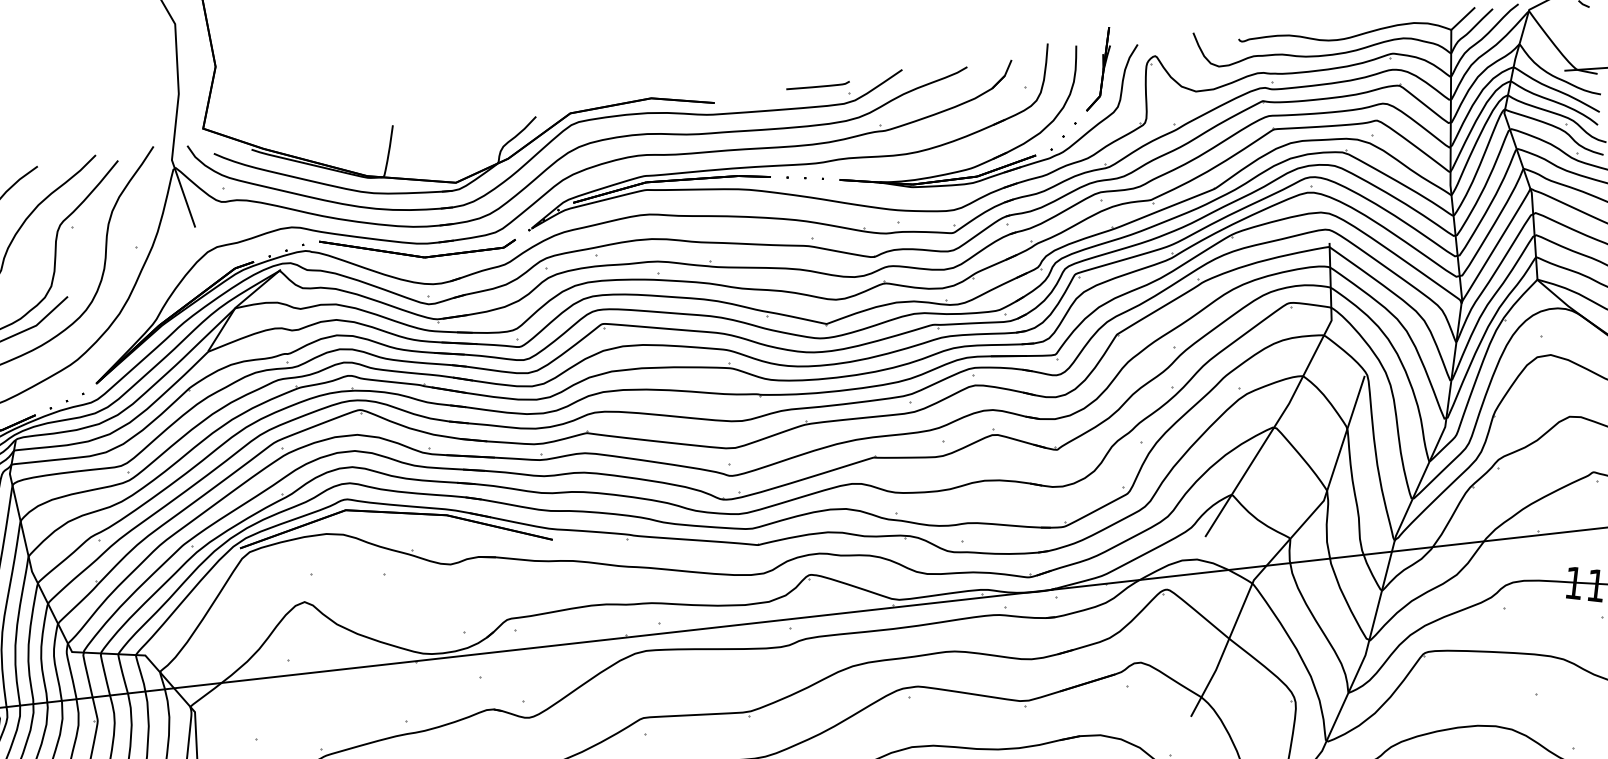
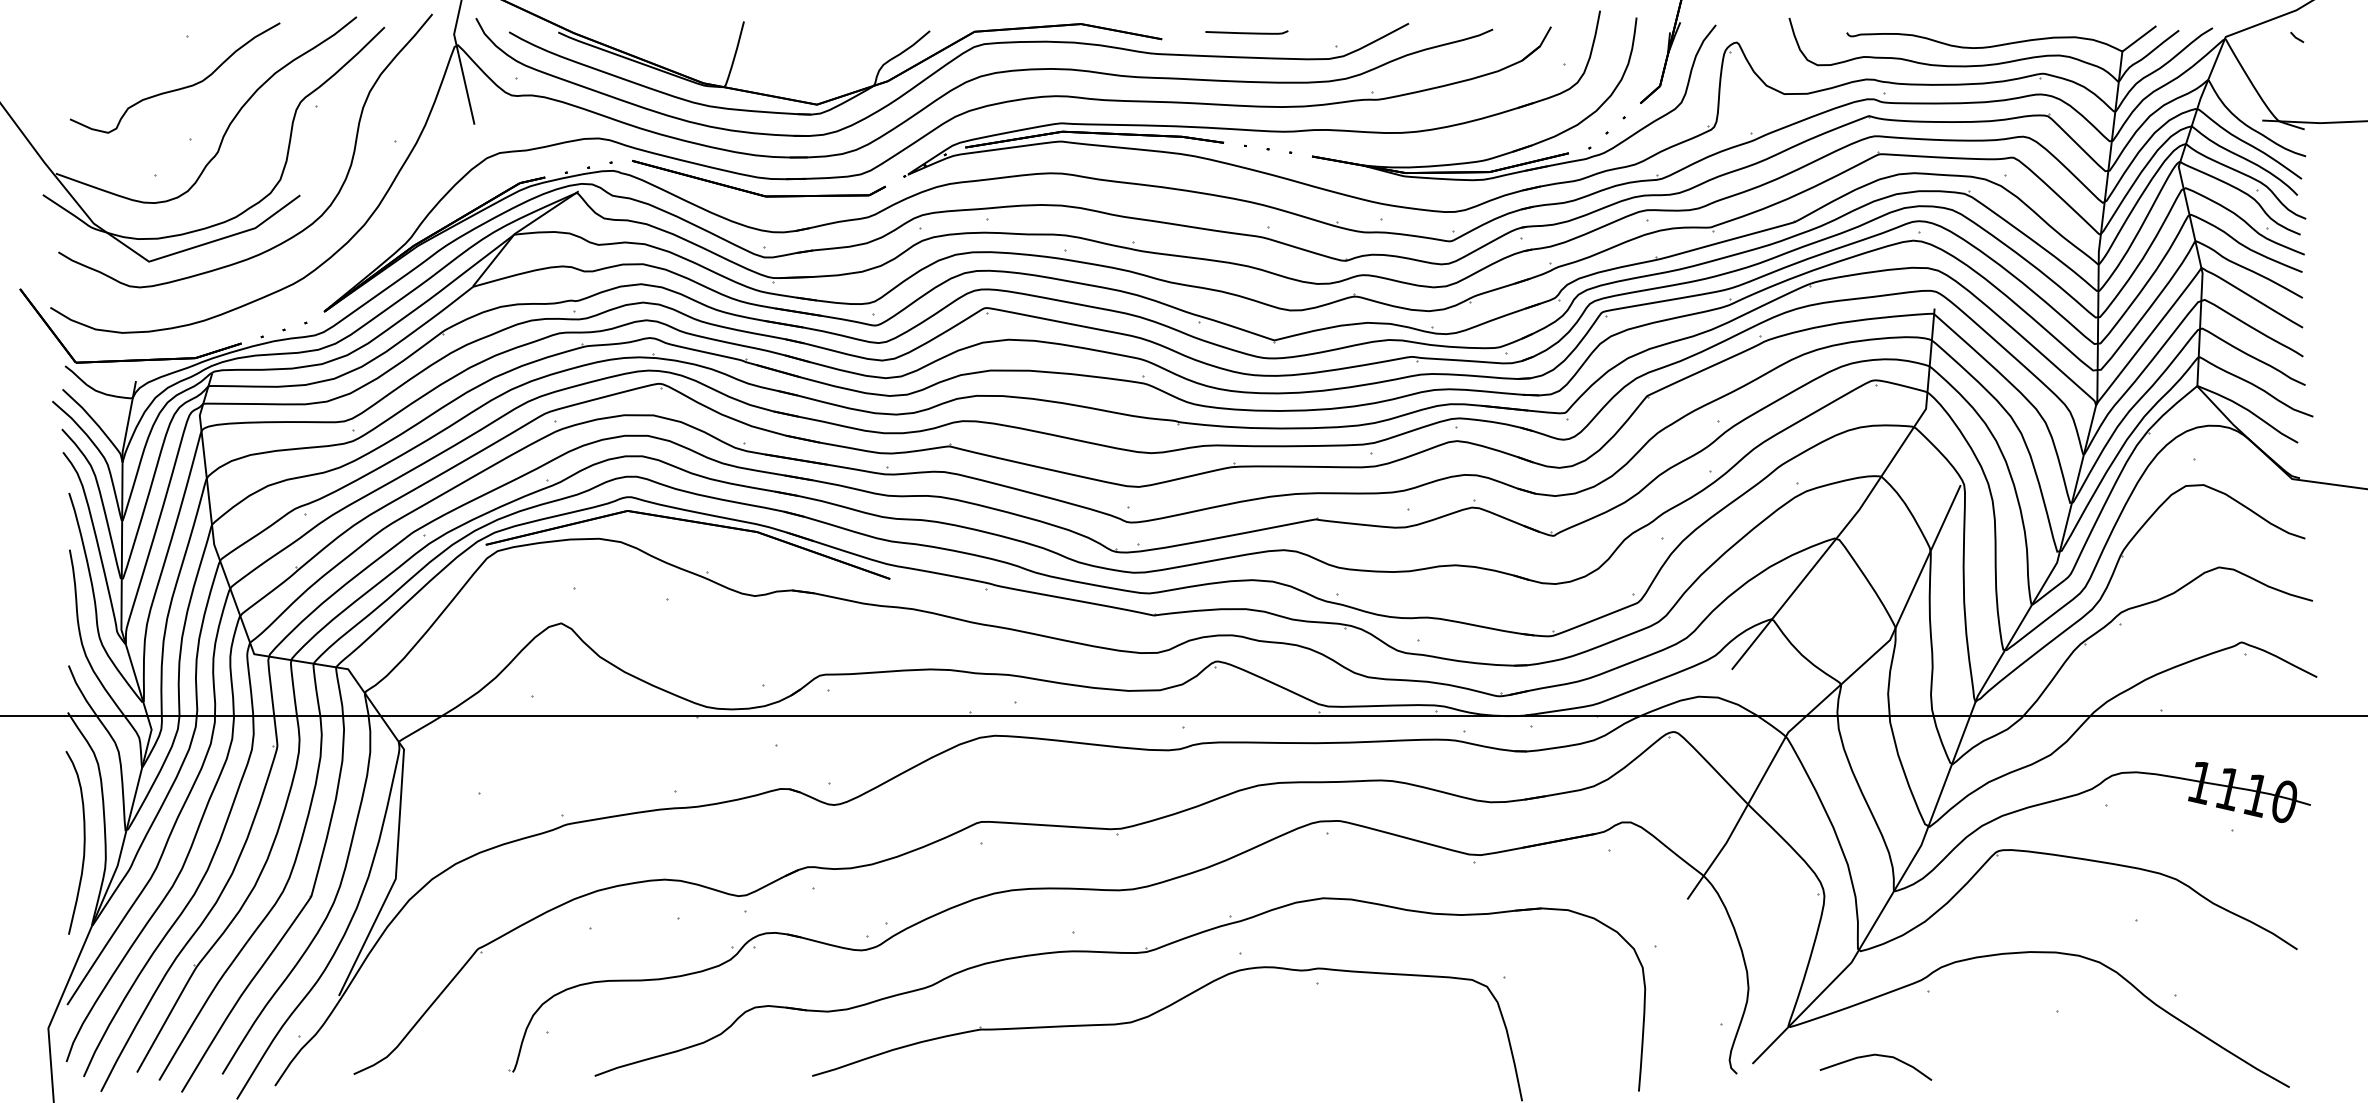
curve: (817, 86) -> (1246, 32), moved

